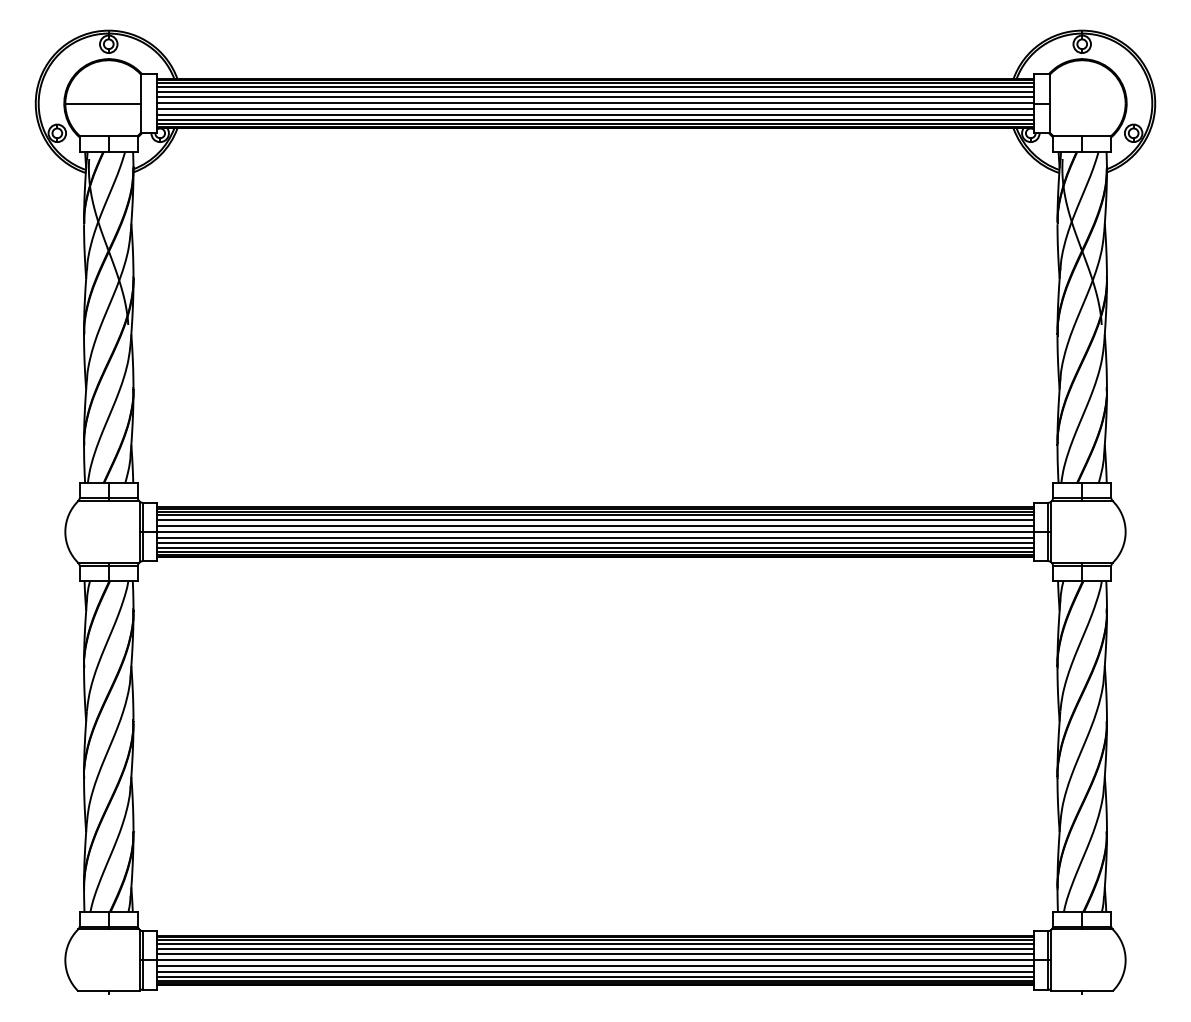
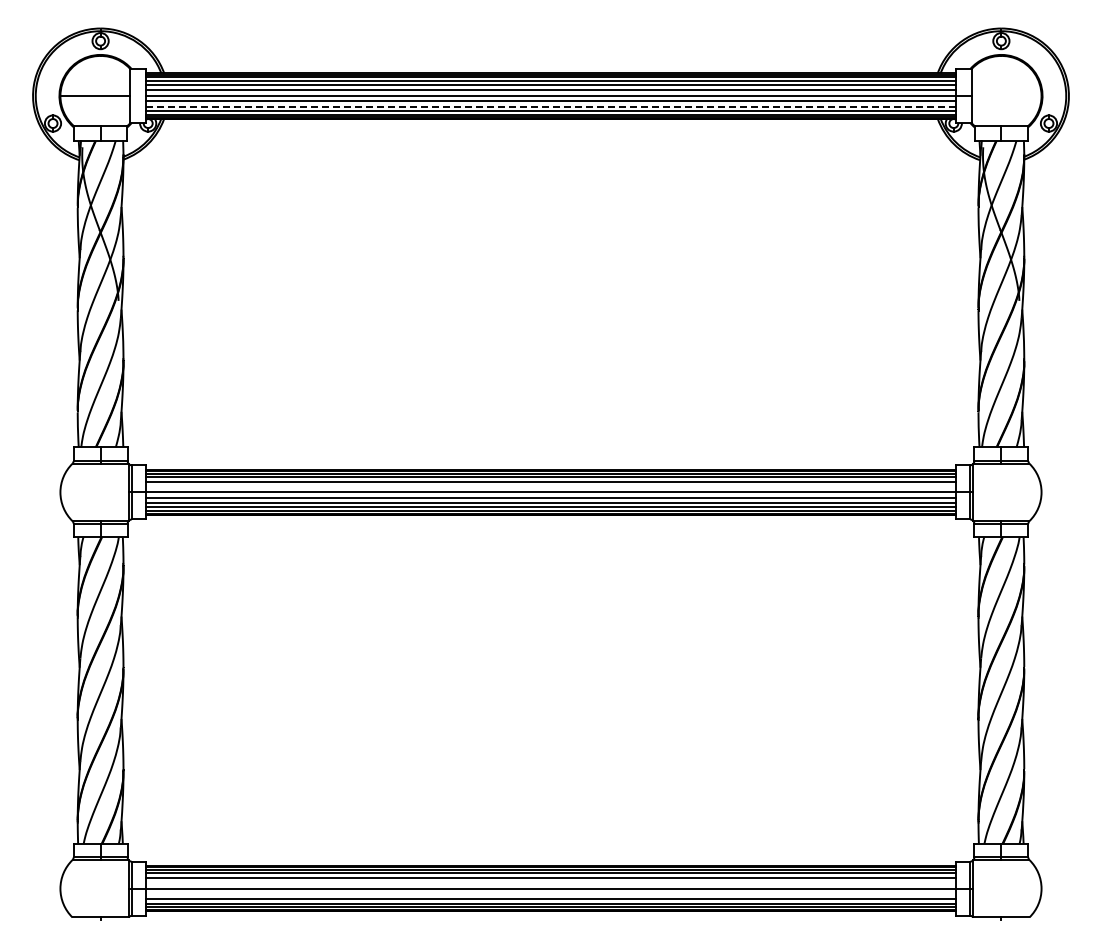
line: (596, 114) -> (551, 106), solid -> dashed
line: (594, 525) -> (550, 486), removed
line: (594, 954) -> (550, 883), removed
line: (594, 966) -> (550, 894), removed

